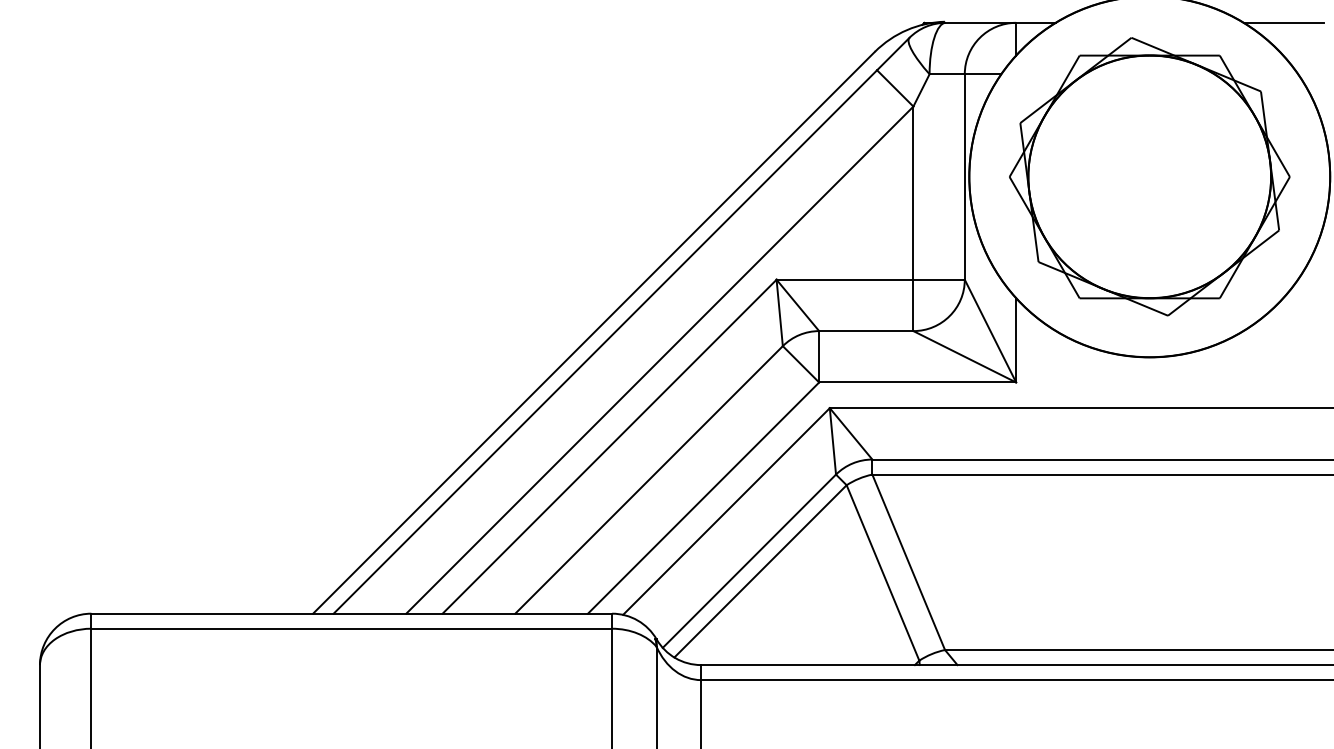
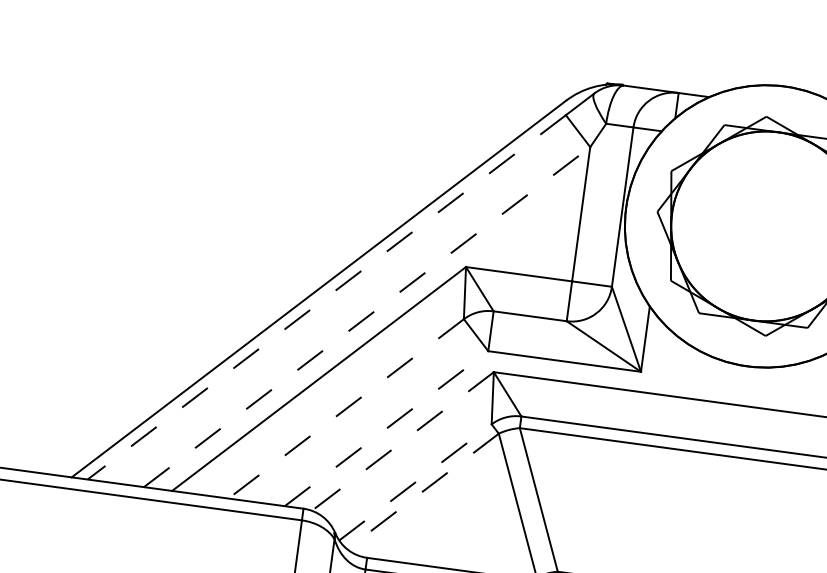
line: (605, 342) -> (326, 297), solid -> dashed
line: (659, 360) -> (366, 317), solid -> dashed
line: (648, 480) -> (345, 409), solid -> dashed
line: (703, 497) -> (386, 428), solid -> dashed
line: (726, 511) -> (402, 441), solid -> dashed
line: (749, 561) -> (415, 482), solid -> dashed
line: (760, 571) -> (422, 491), solid -> dashed

